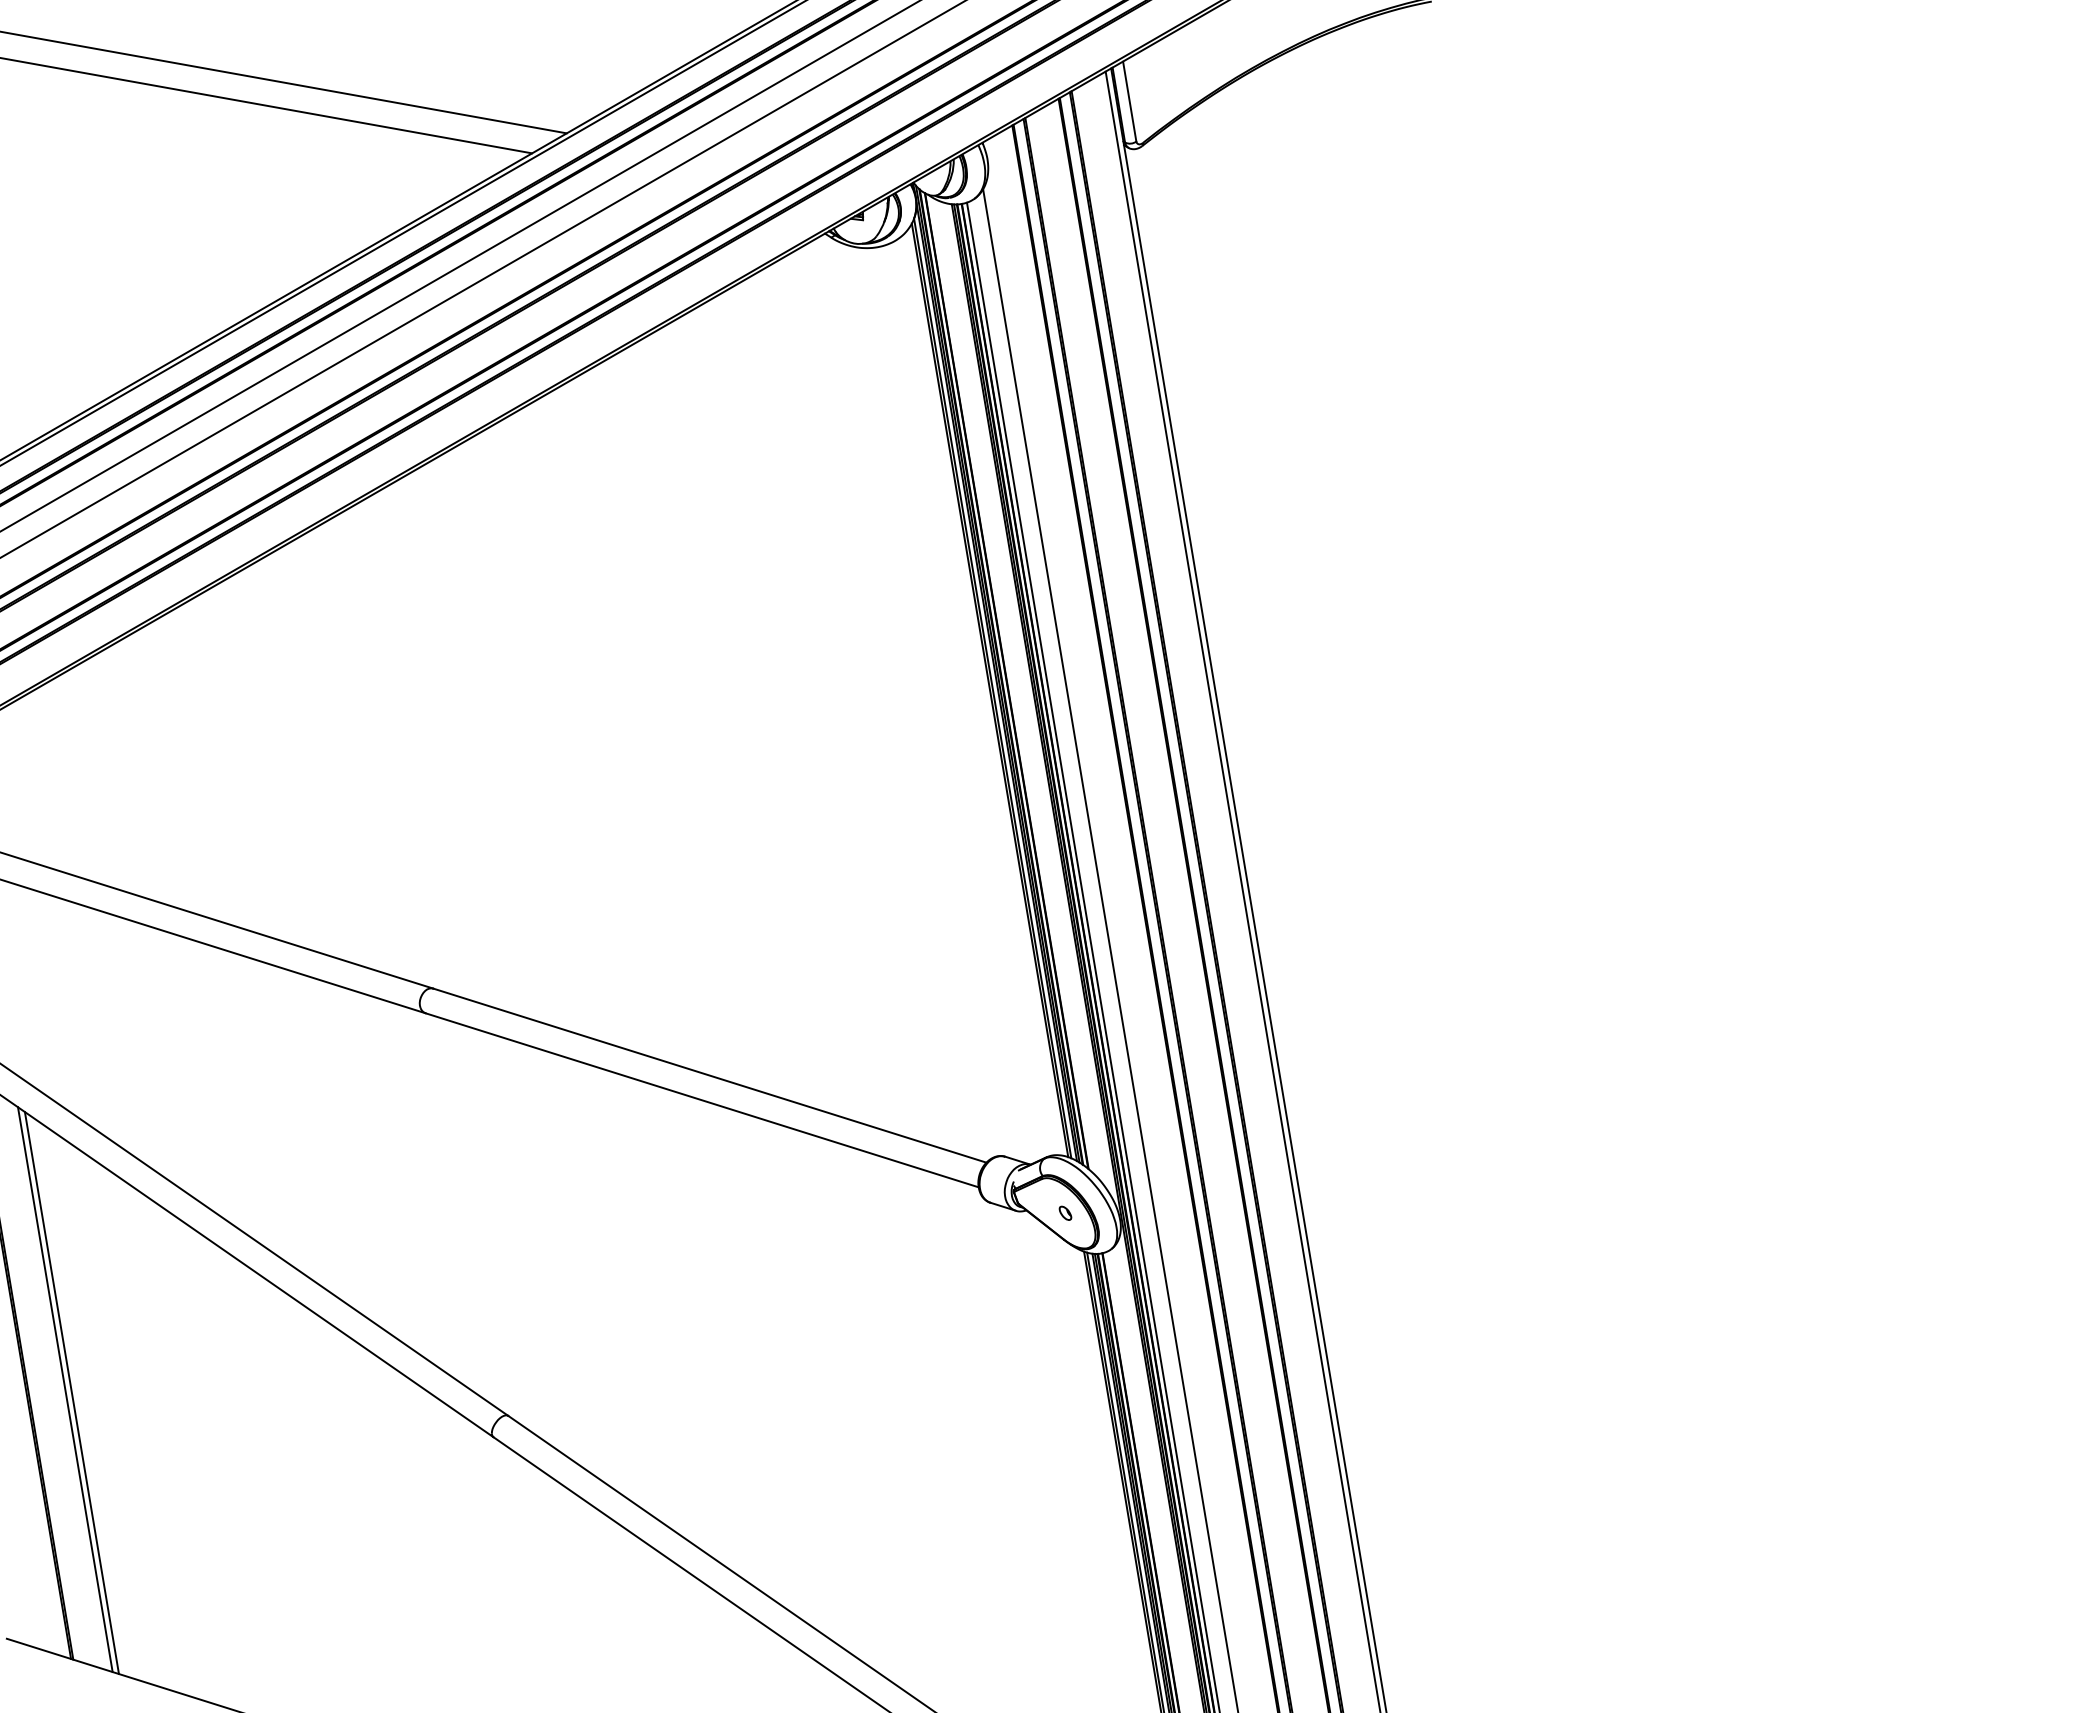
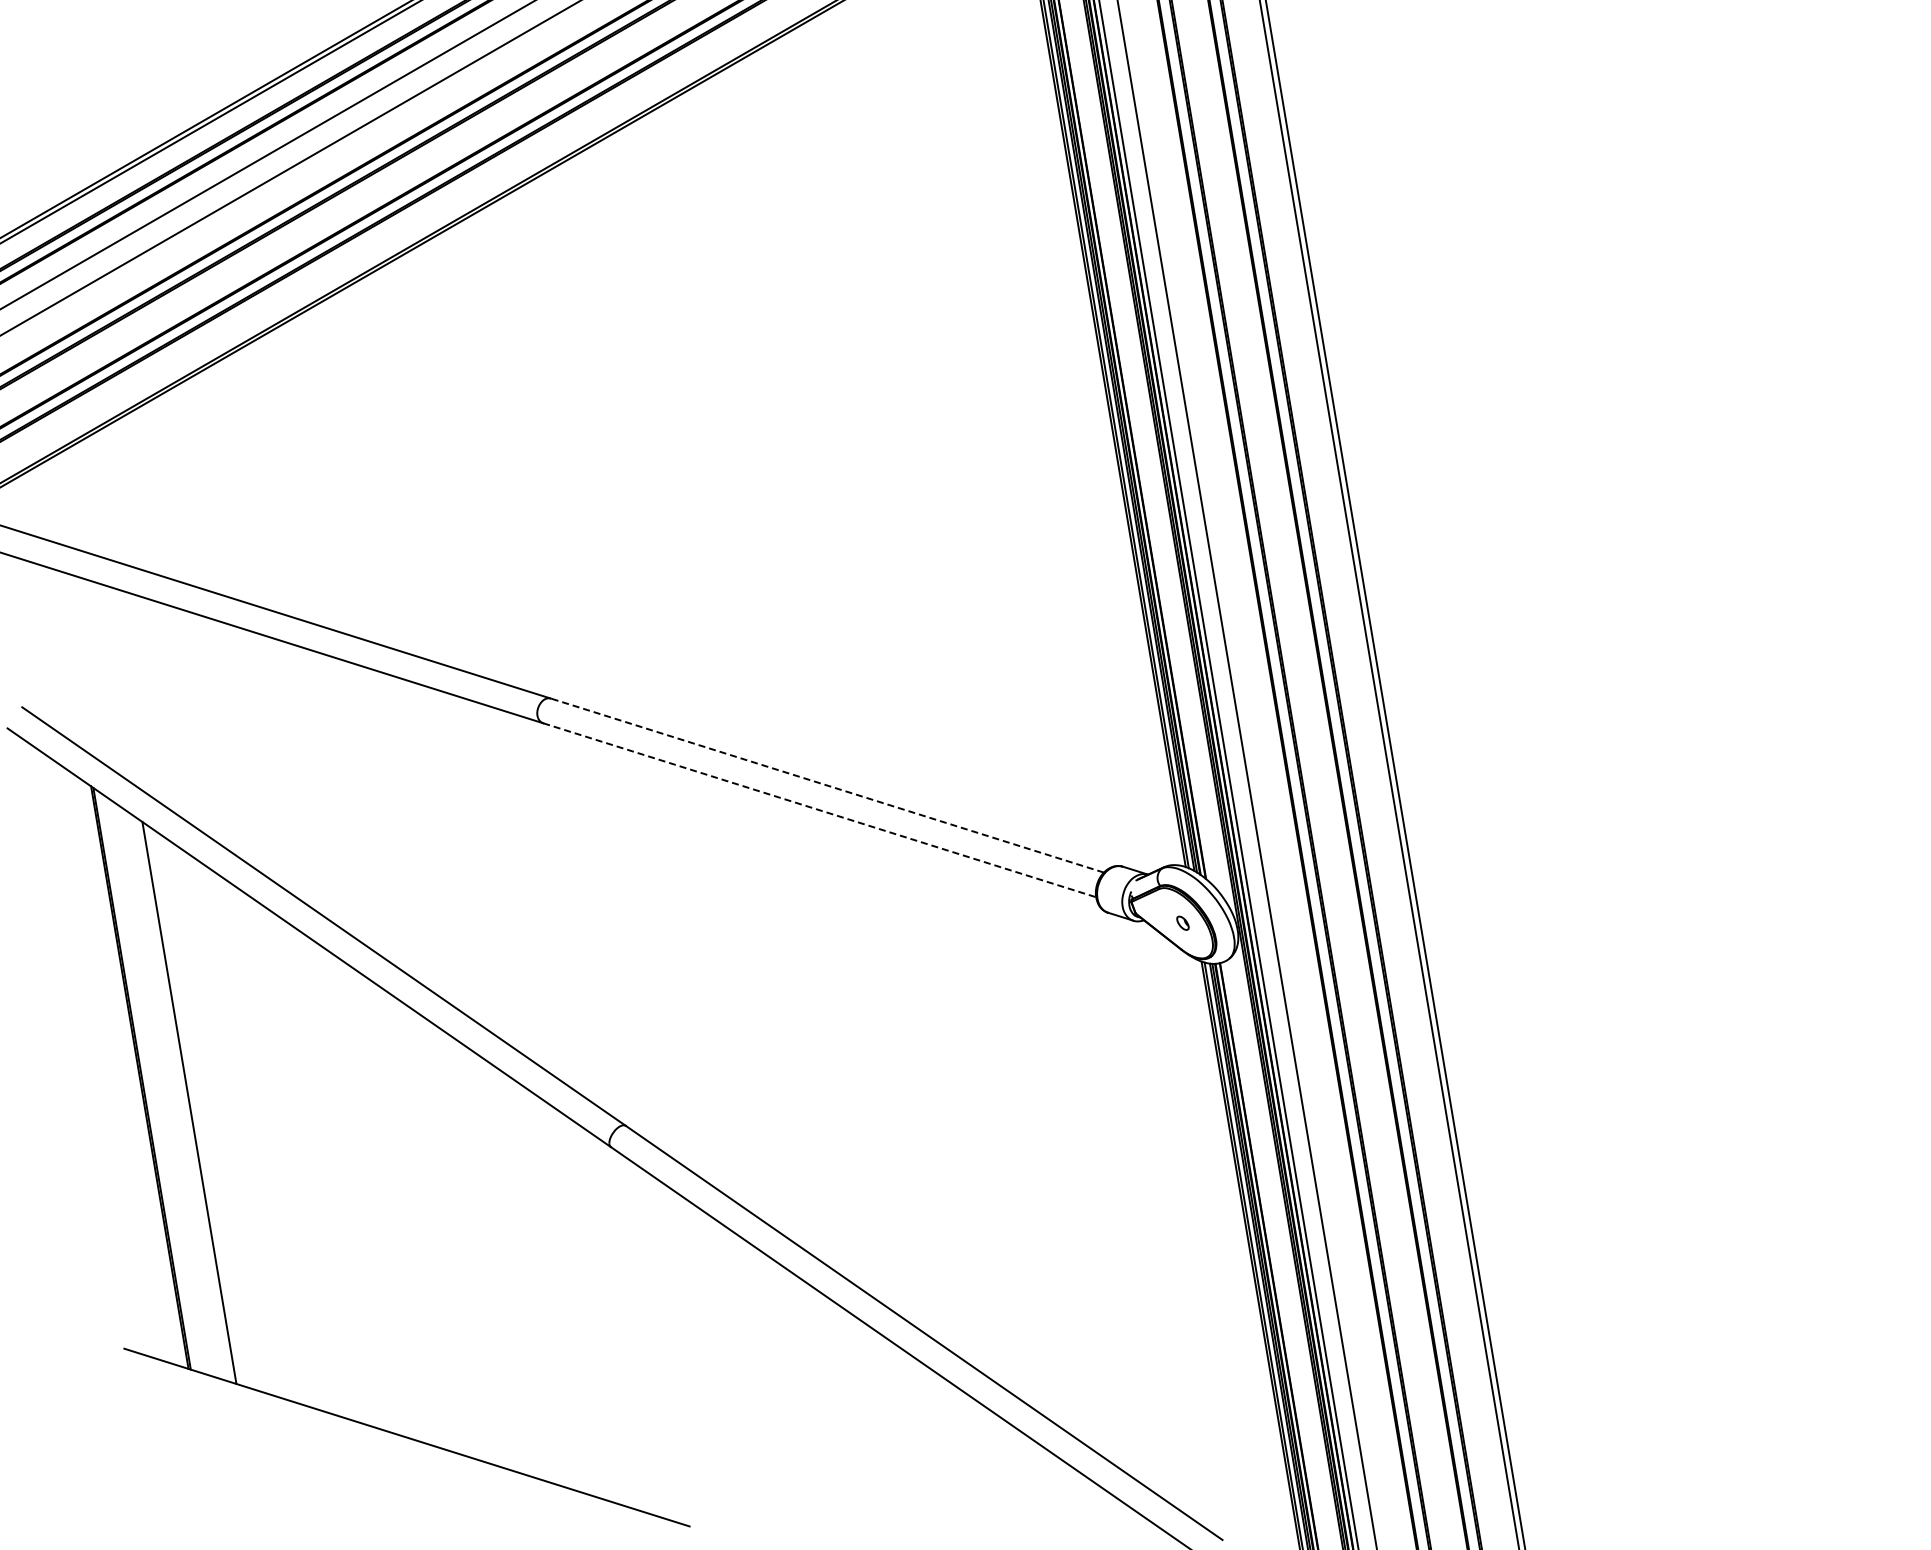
line: (709, 1075) -> (826, 785), solid -> dashed
line: (702, 1100) -> (819, 810), solid -> dashed
line: (64, 1389) -> (181, 1099), removed

